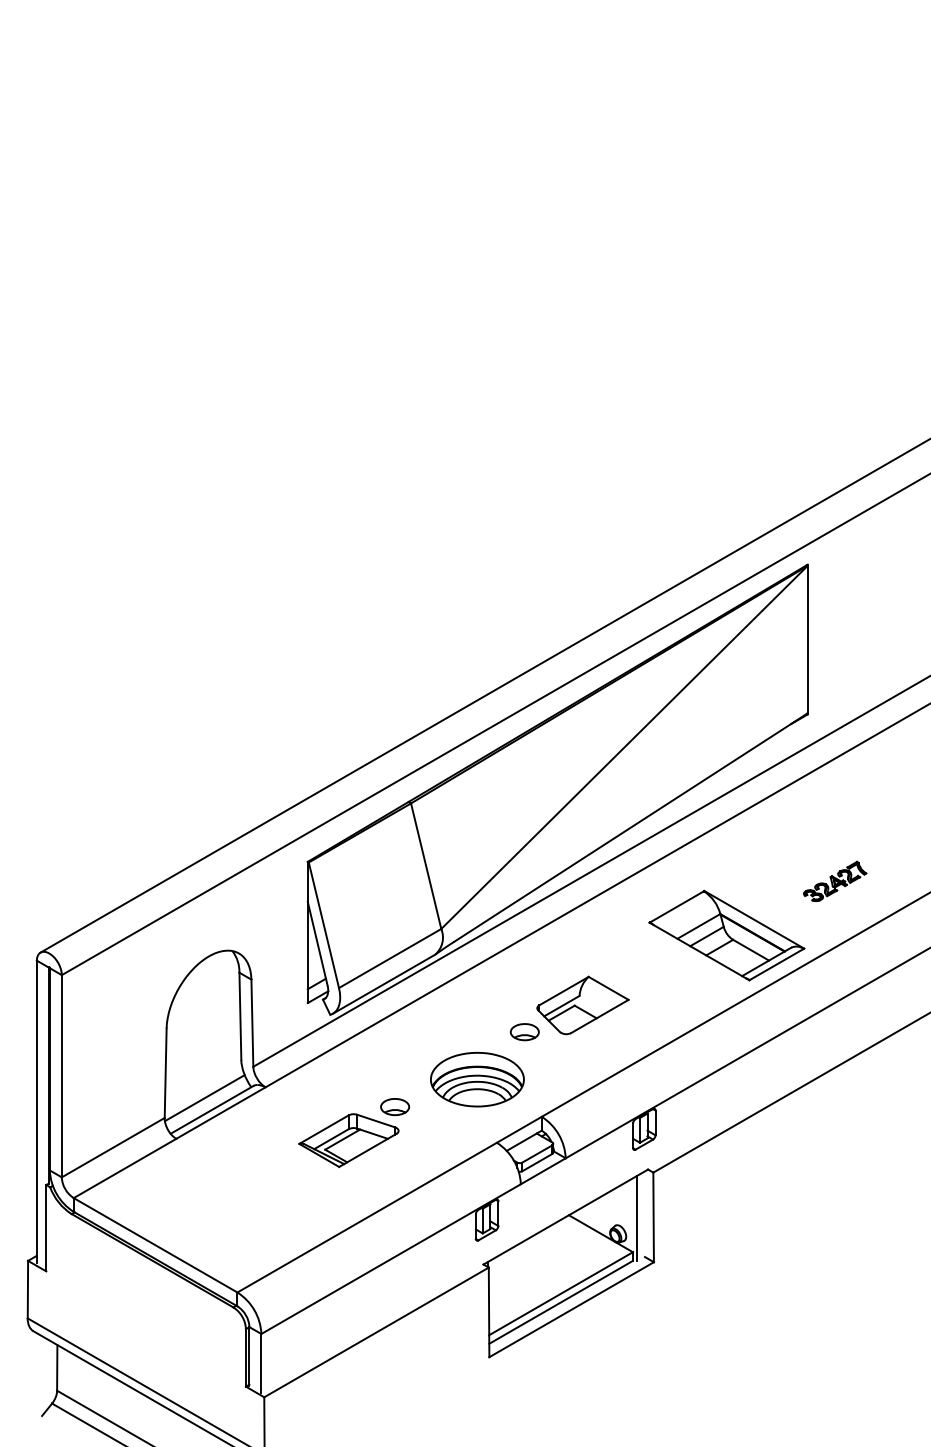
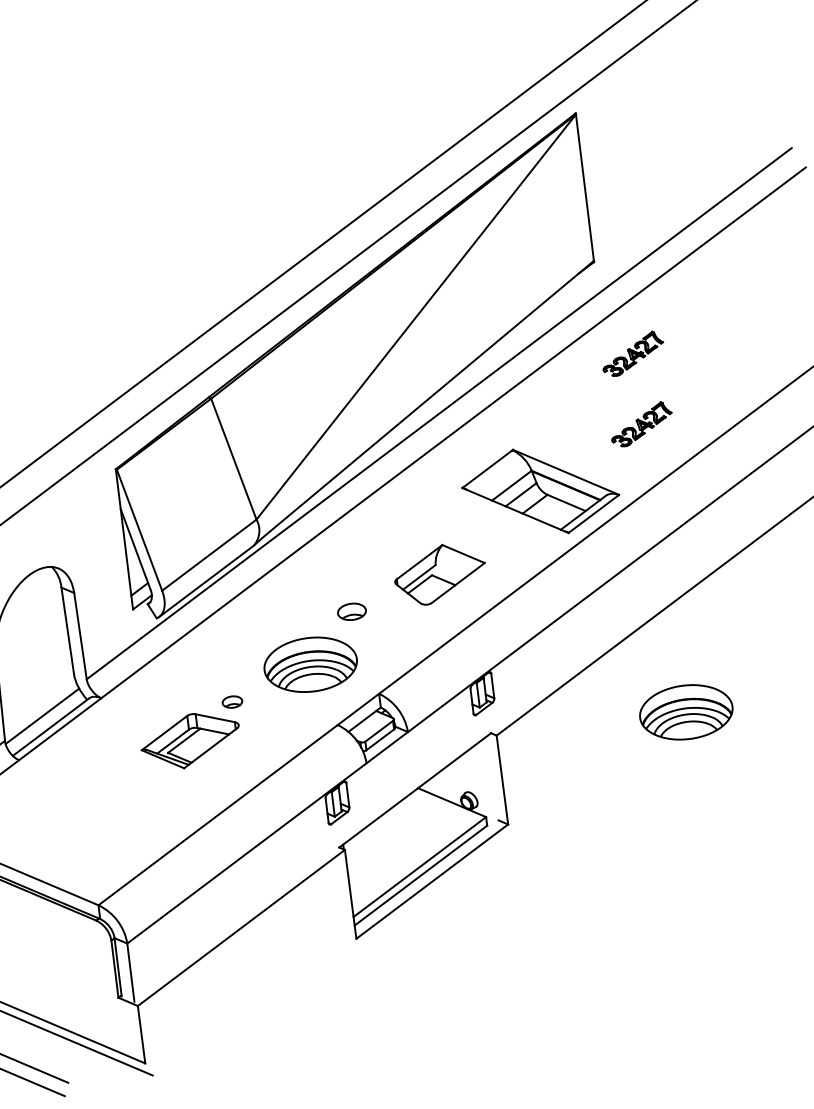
part: (835, 809) -> (633, 352), added
part: (582, 1005) -> (439, 574), moved
part: (395, 1107) -> (232, 702), size x0.7
part: (844, 1172) -> (686, 712), added
line: (637, 1218) -> (486, 783), removed

